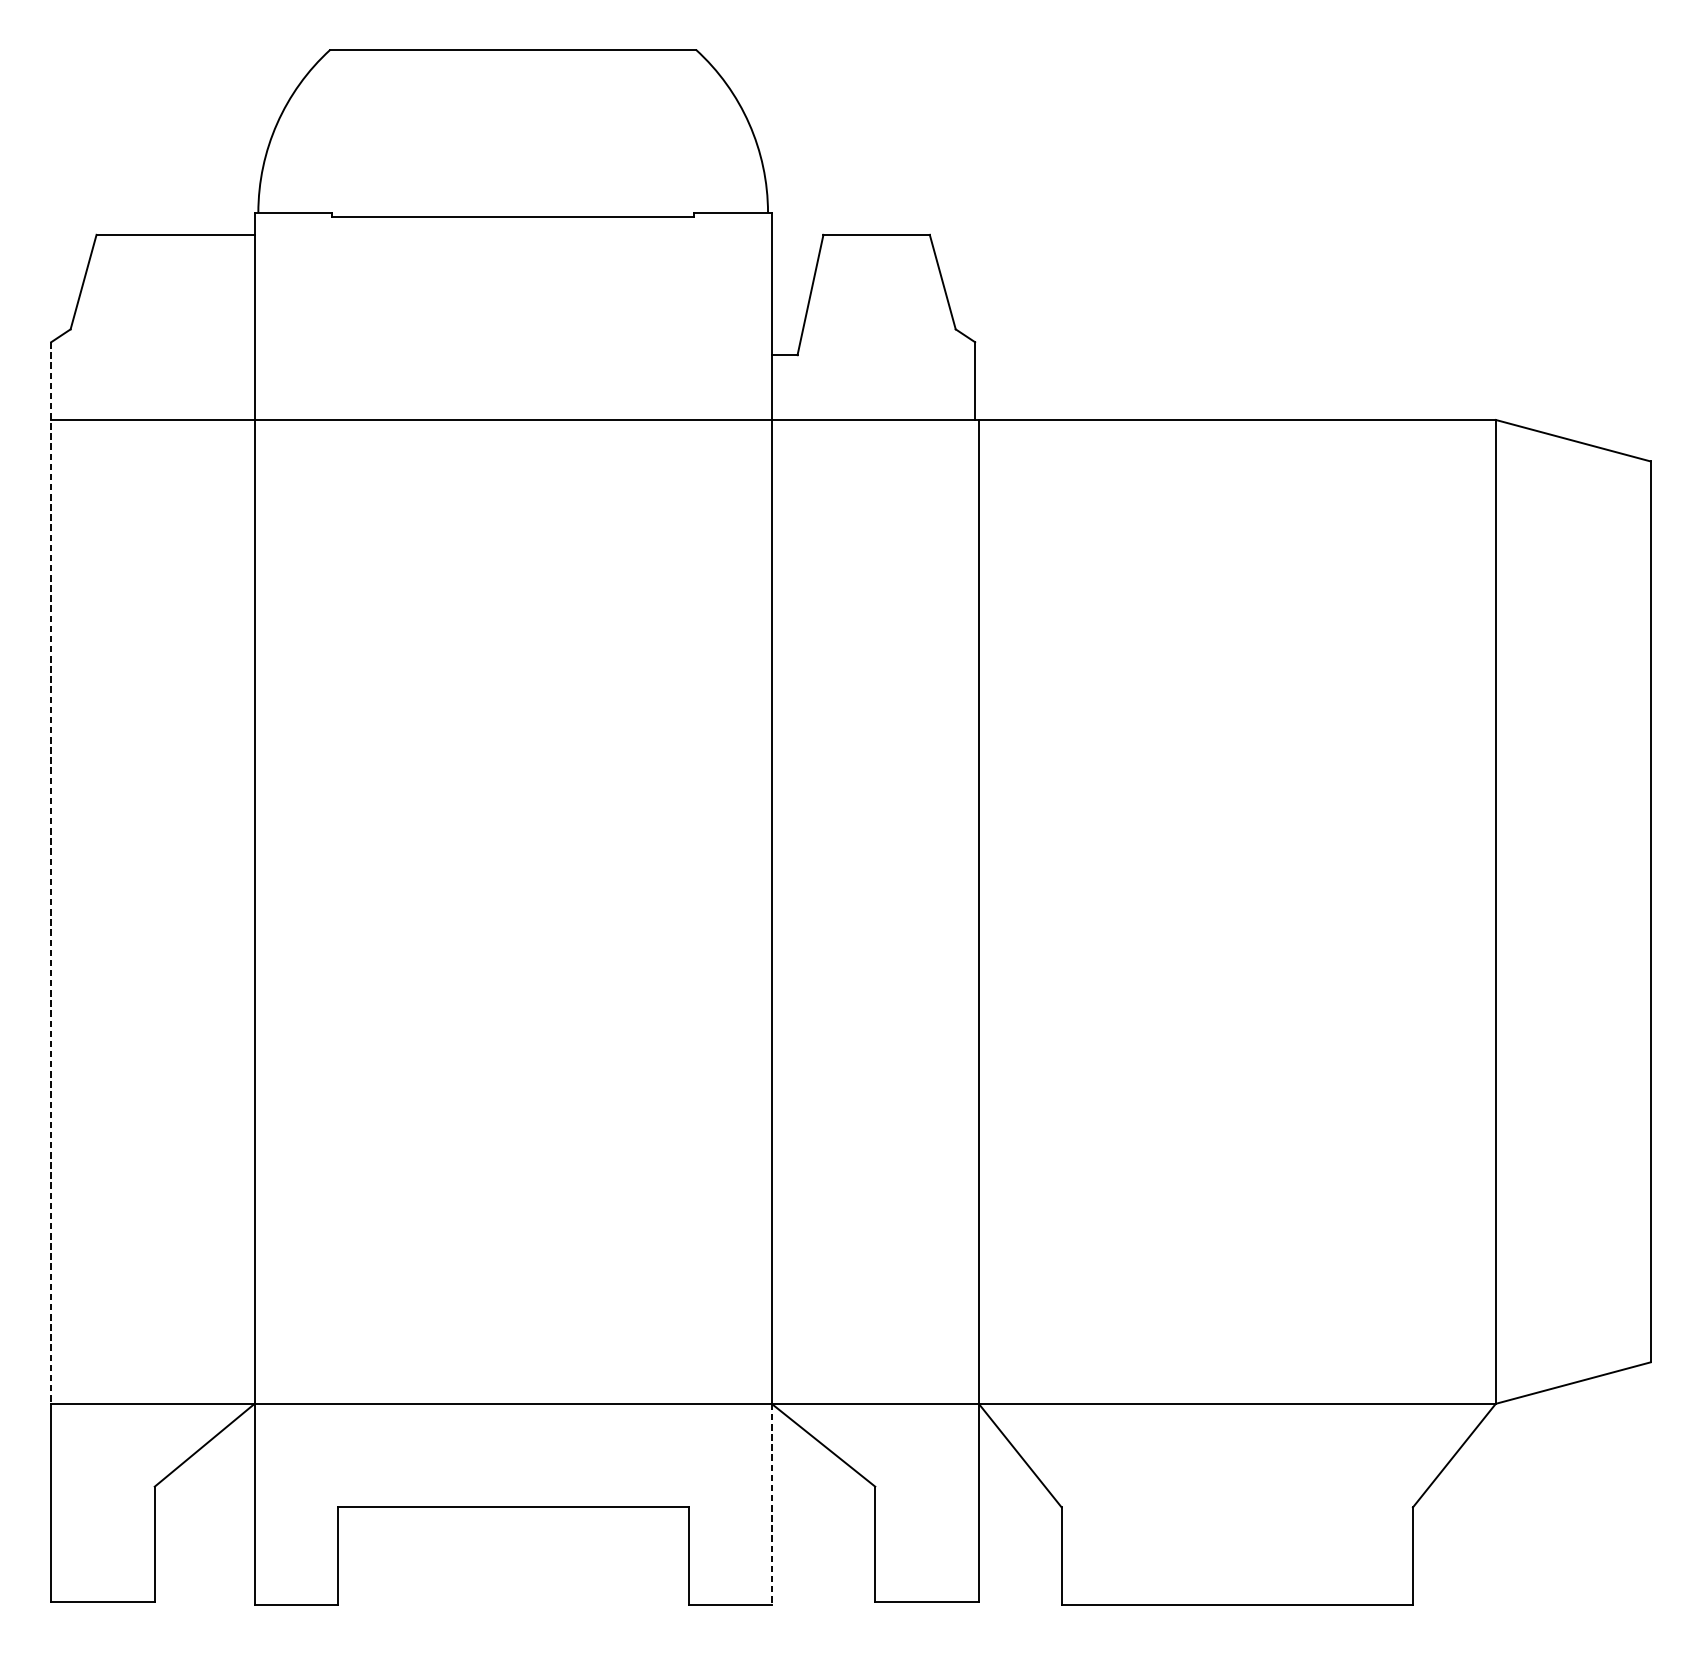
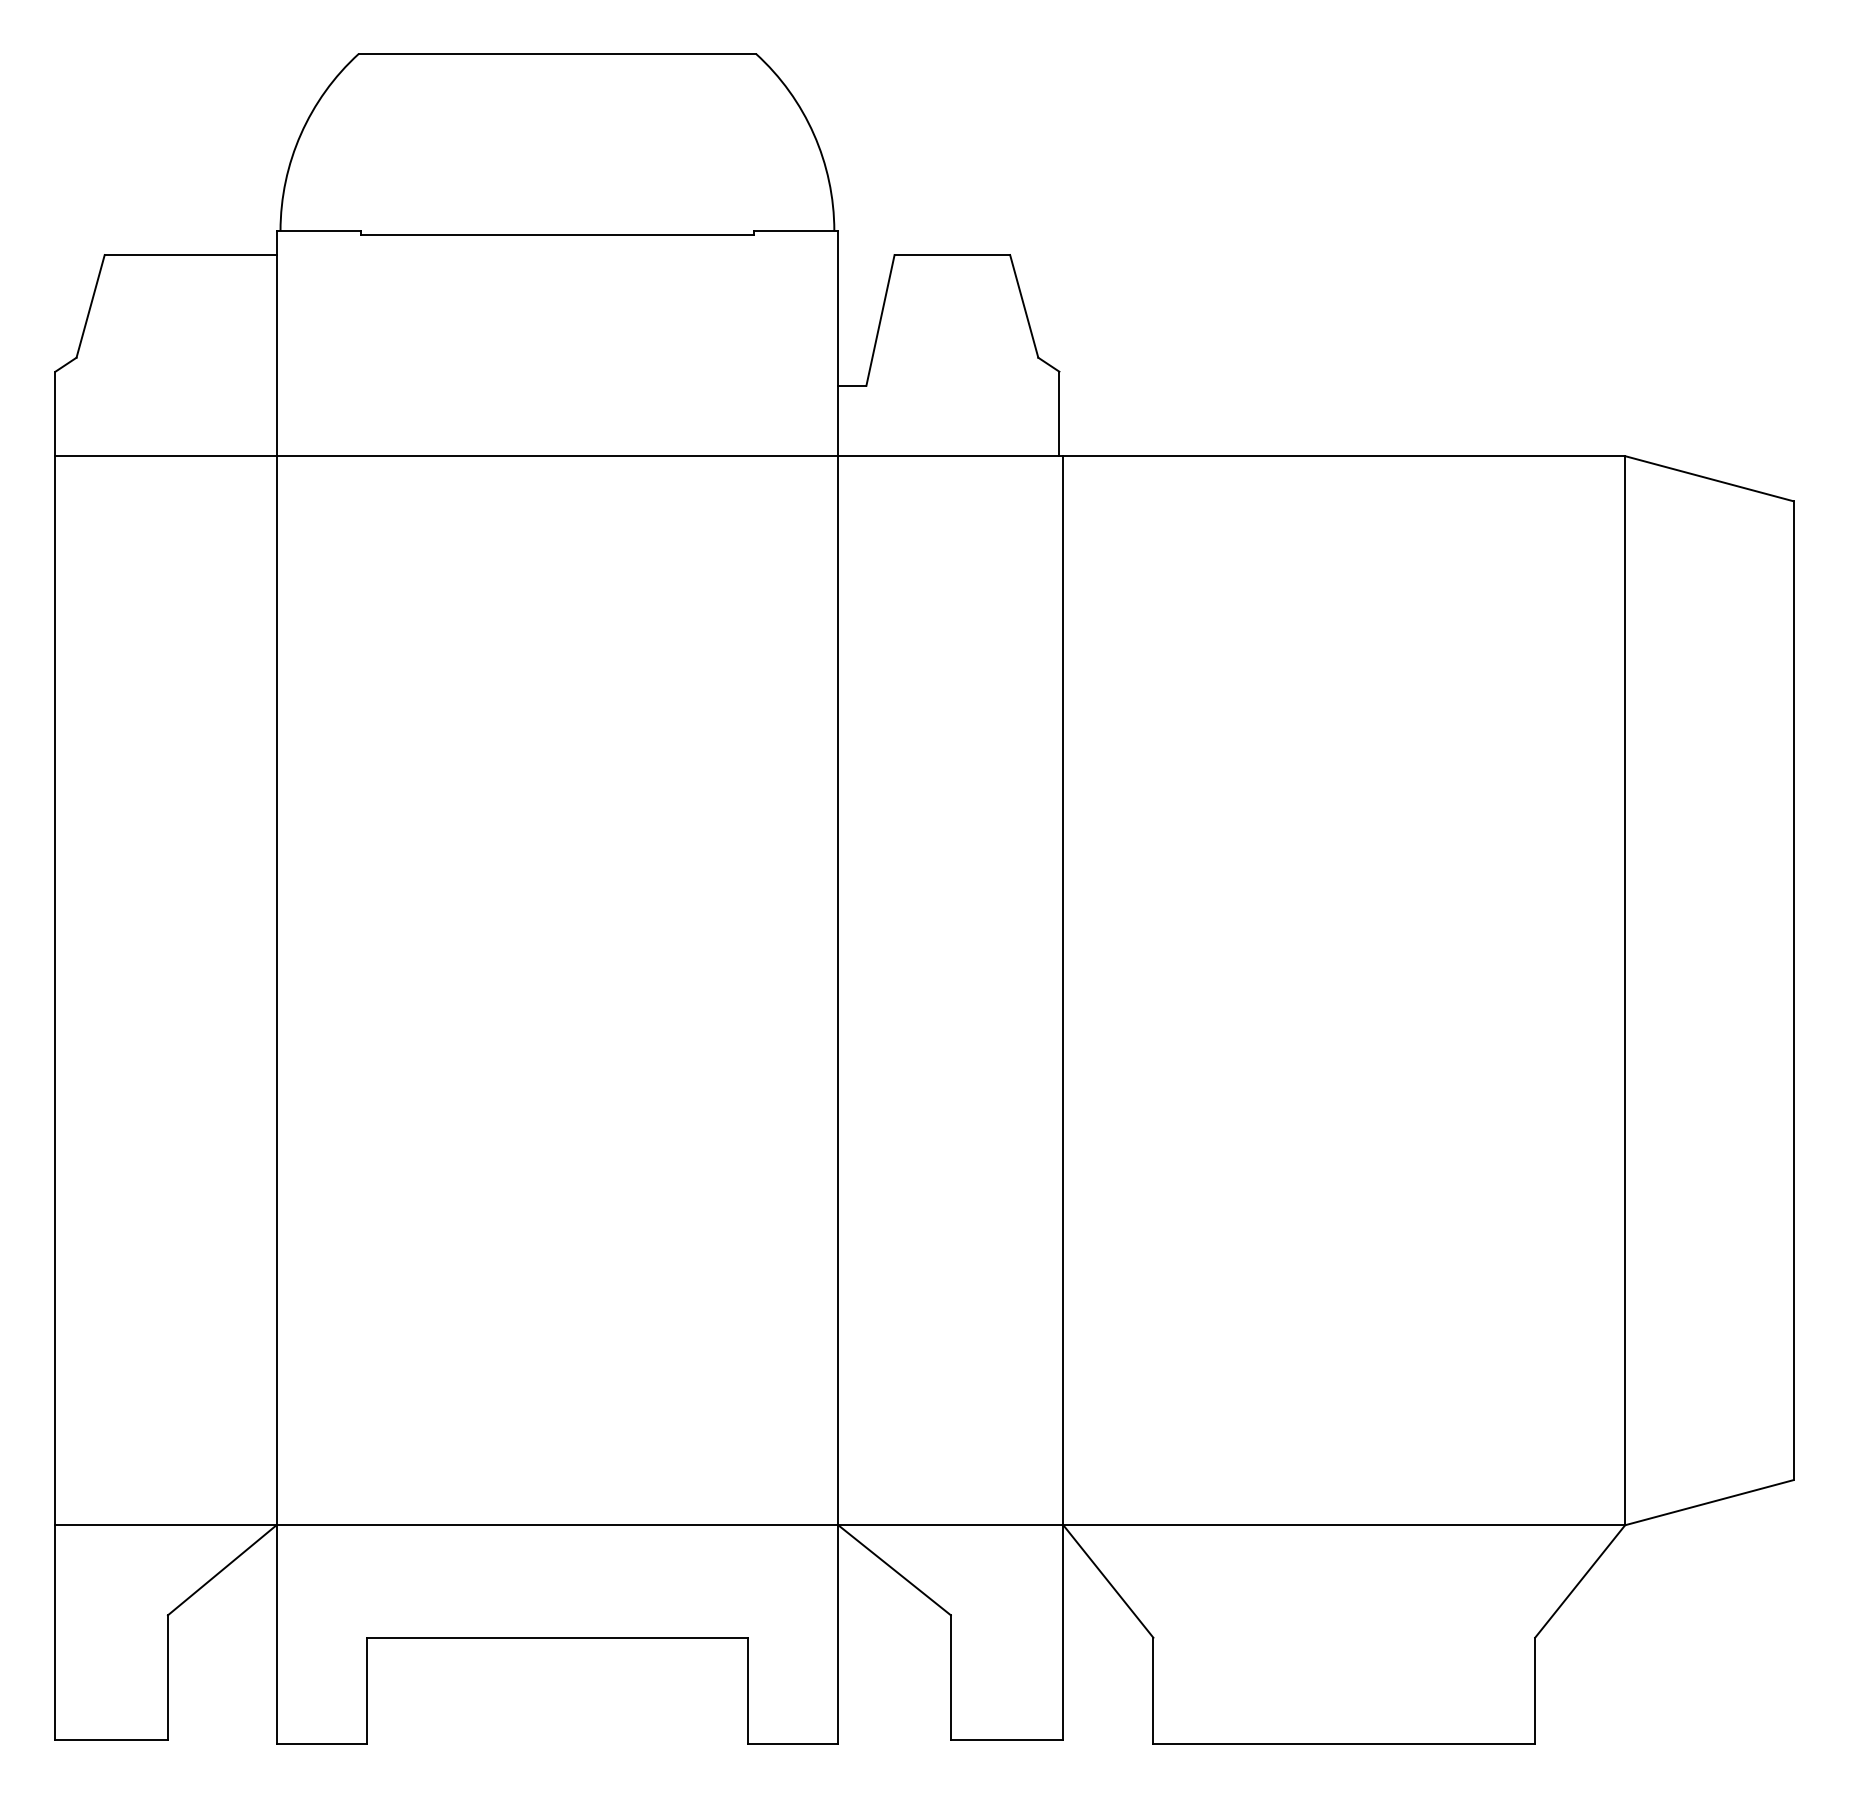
line: (51, 873) -> (55, 948), dashed -> solid
line: (771, 1505) -> (838, 1635), dashed -> solid

